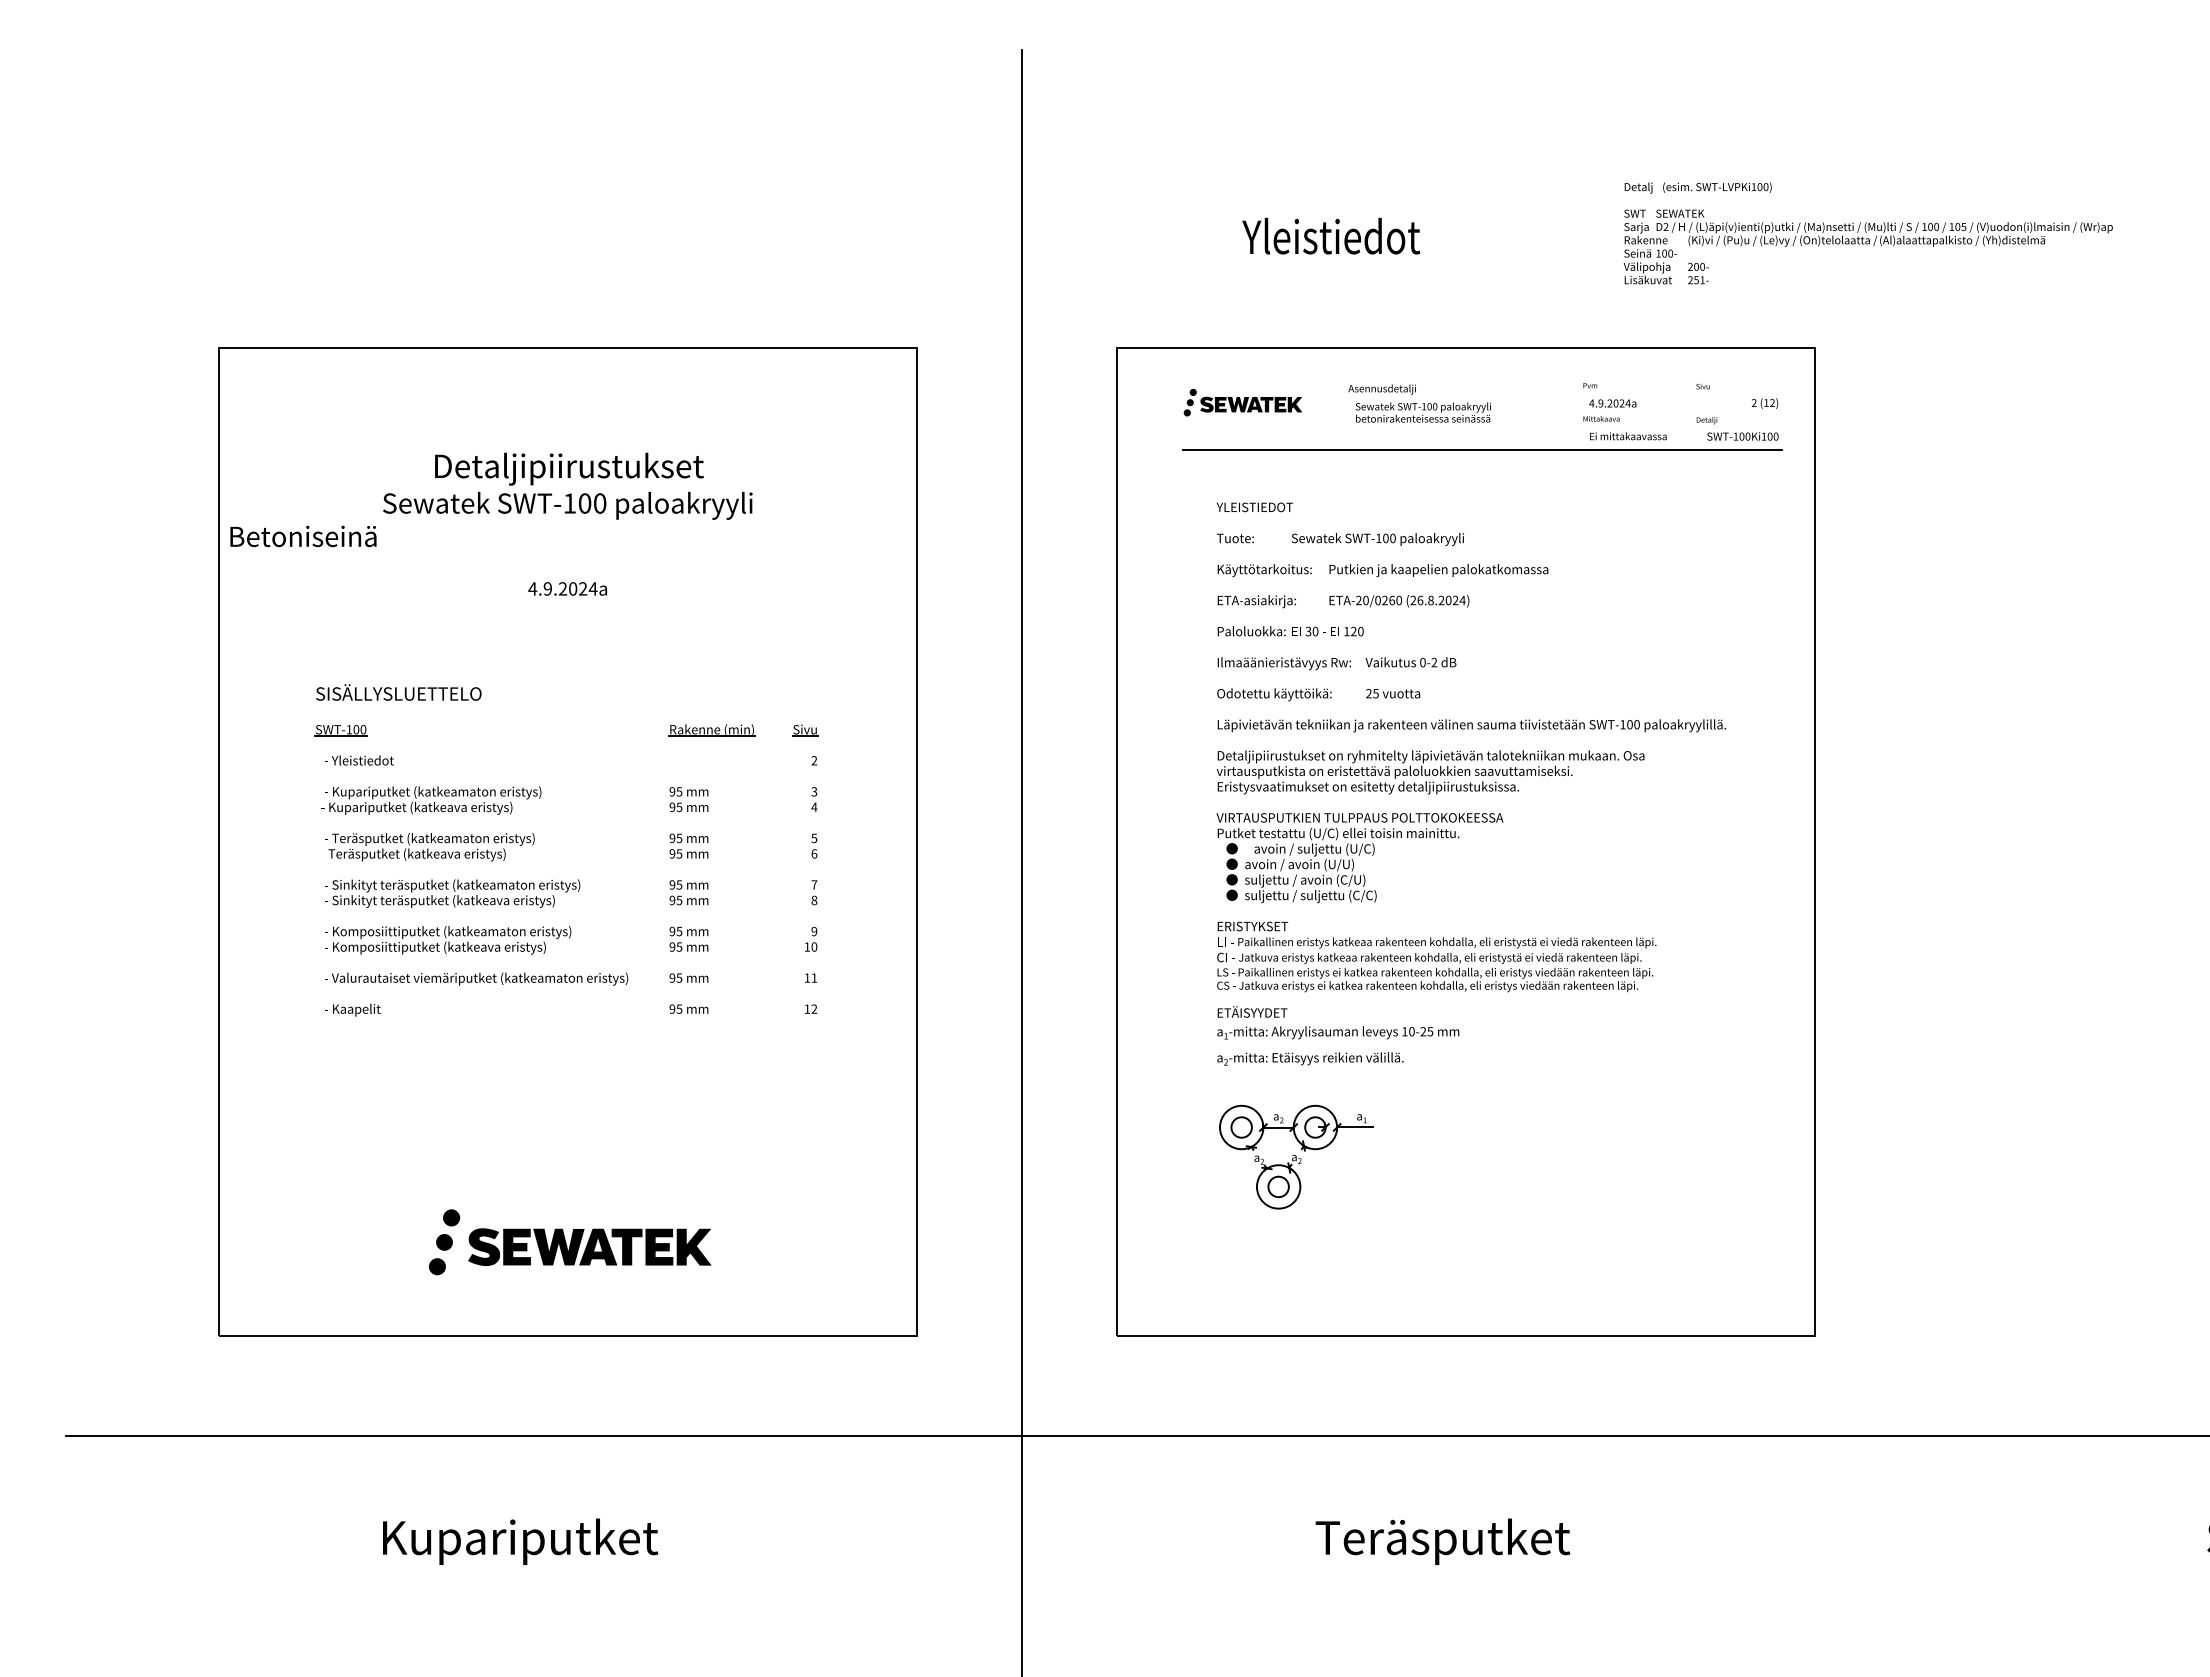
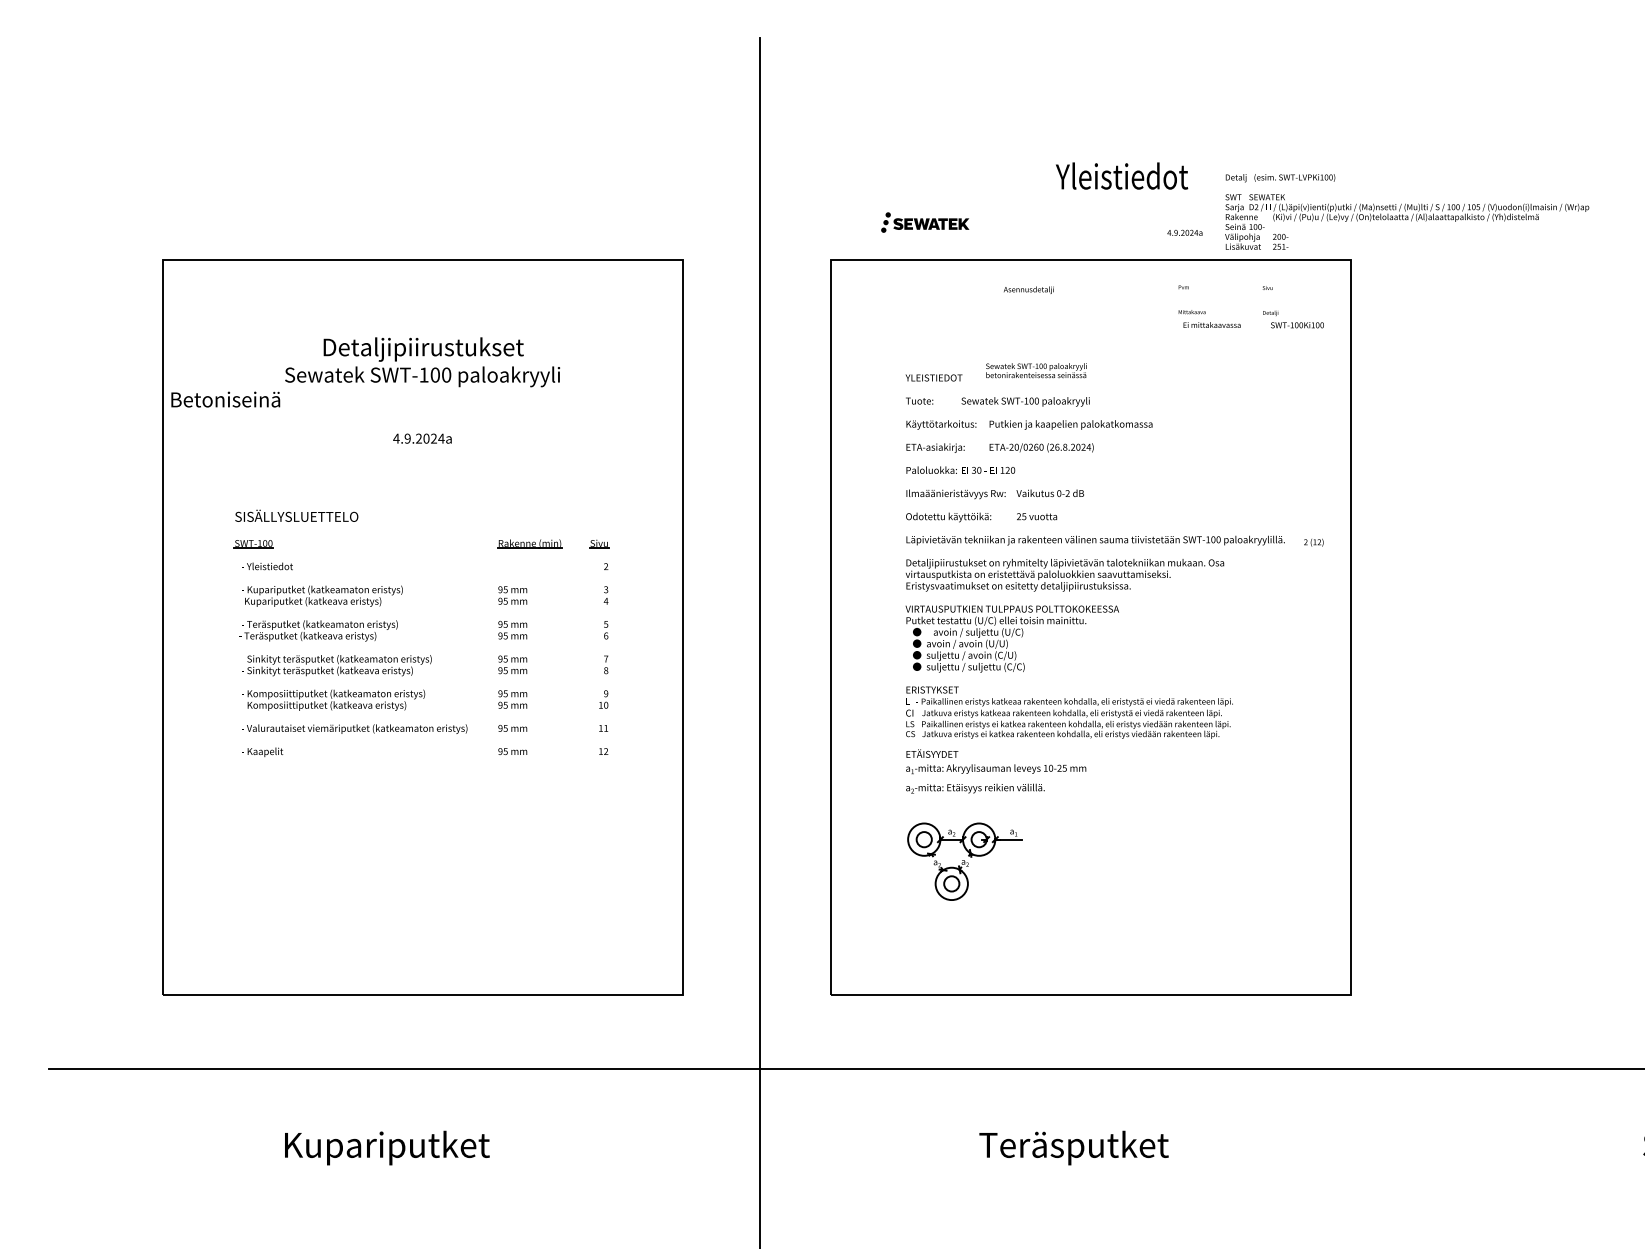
text: (1867, 233) -> (1406, 212), moved
text: (1331, 235) -> (1122, 175), moved
part: (1242, 402) -> (924, 222), moved
text: (1612, 403) -> (1184, 232), moved
text: (1764, 403) -> (1313, 542), moved
text: (1422, 412) -> (1035, 370), moved
line: (1482, 449) -> (1103, 334), removed
fill: (451, 1217) -> (335, 906), removed
fill: (444, 1241) -> (330, 924), removed
part: (589, 1247) -> (438, 929), removed
fill: (436, 1266) -> (324, 943), removed

